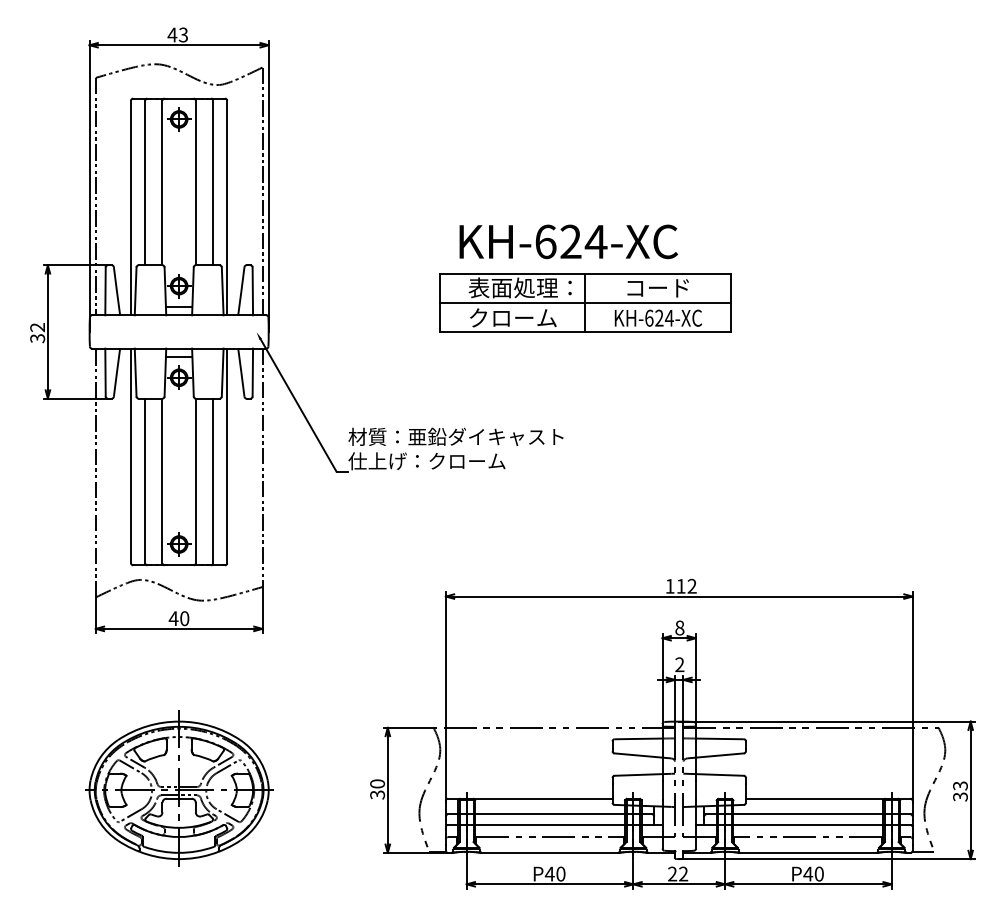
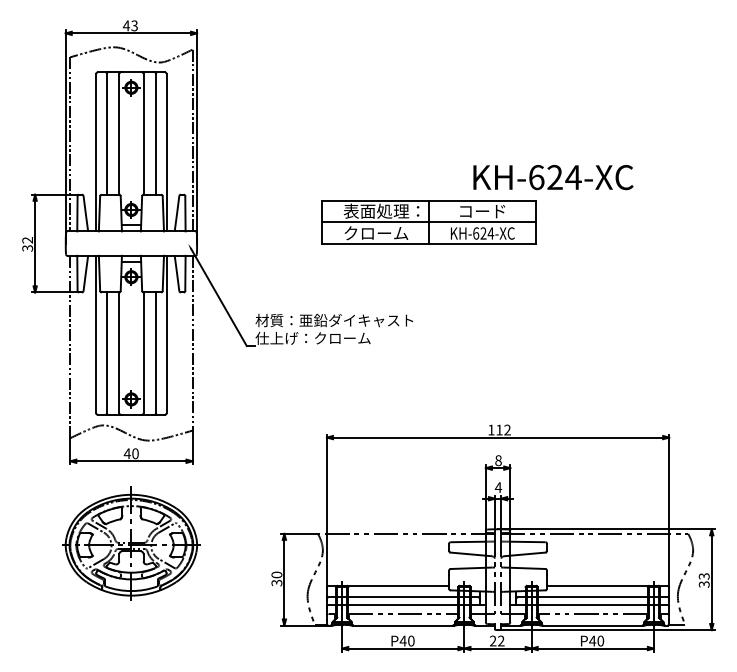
text: (568, 241) -> (553, 177), moved
text: (679, 664) -> (498, 487), 2 -> 4
part: (179, 788) -> (131, 543), moved

